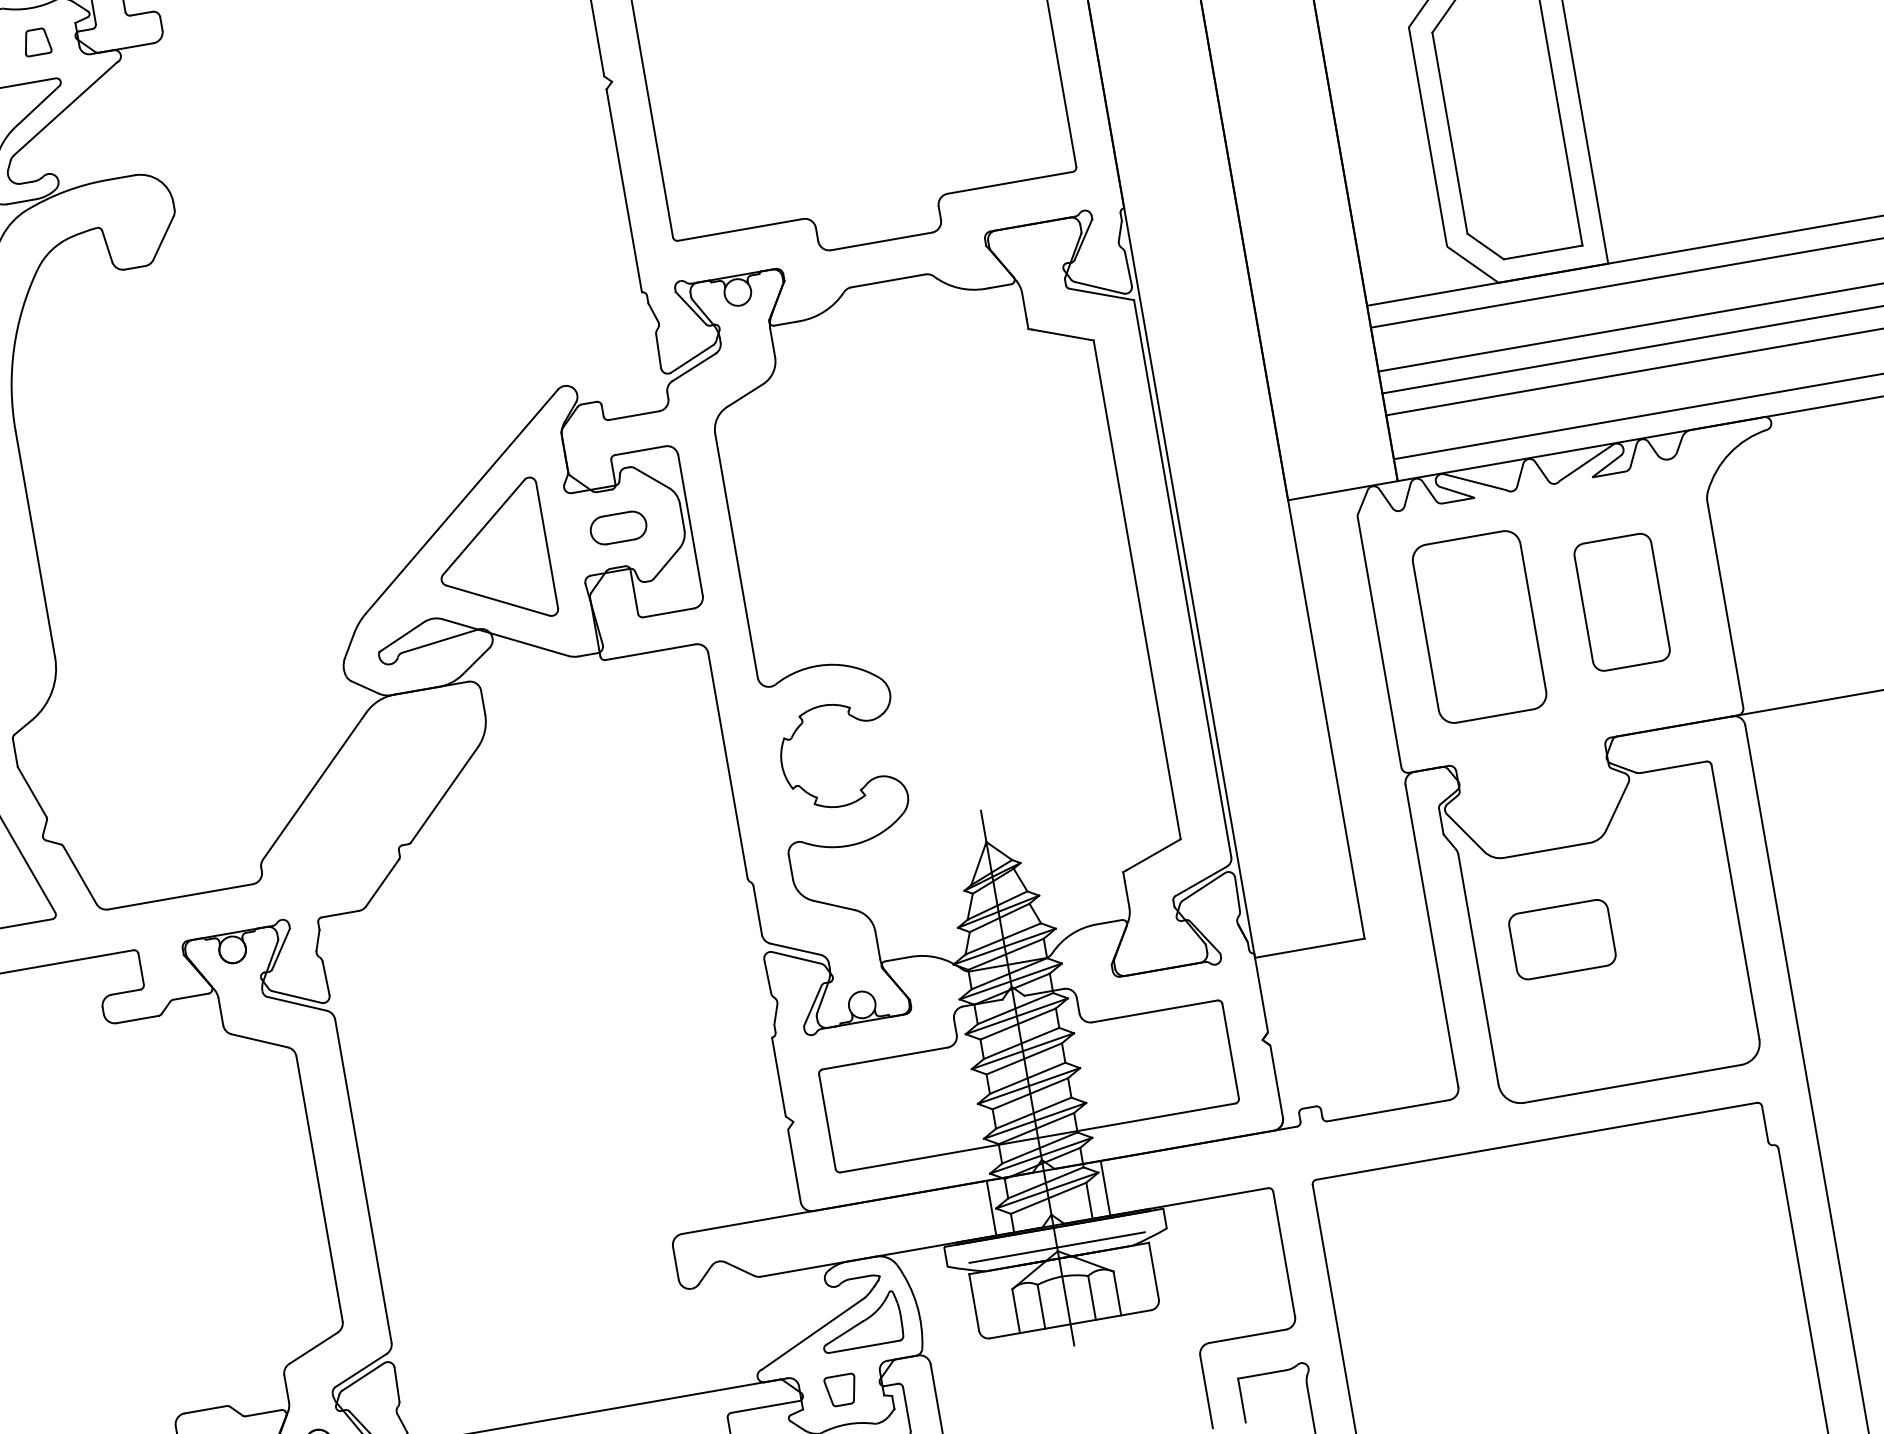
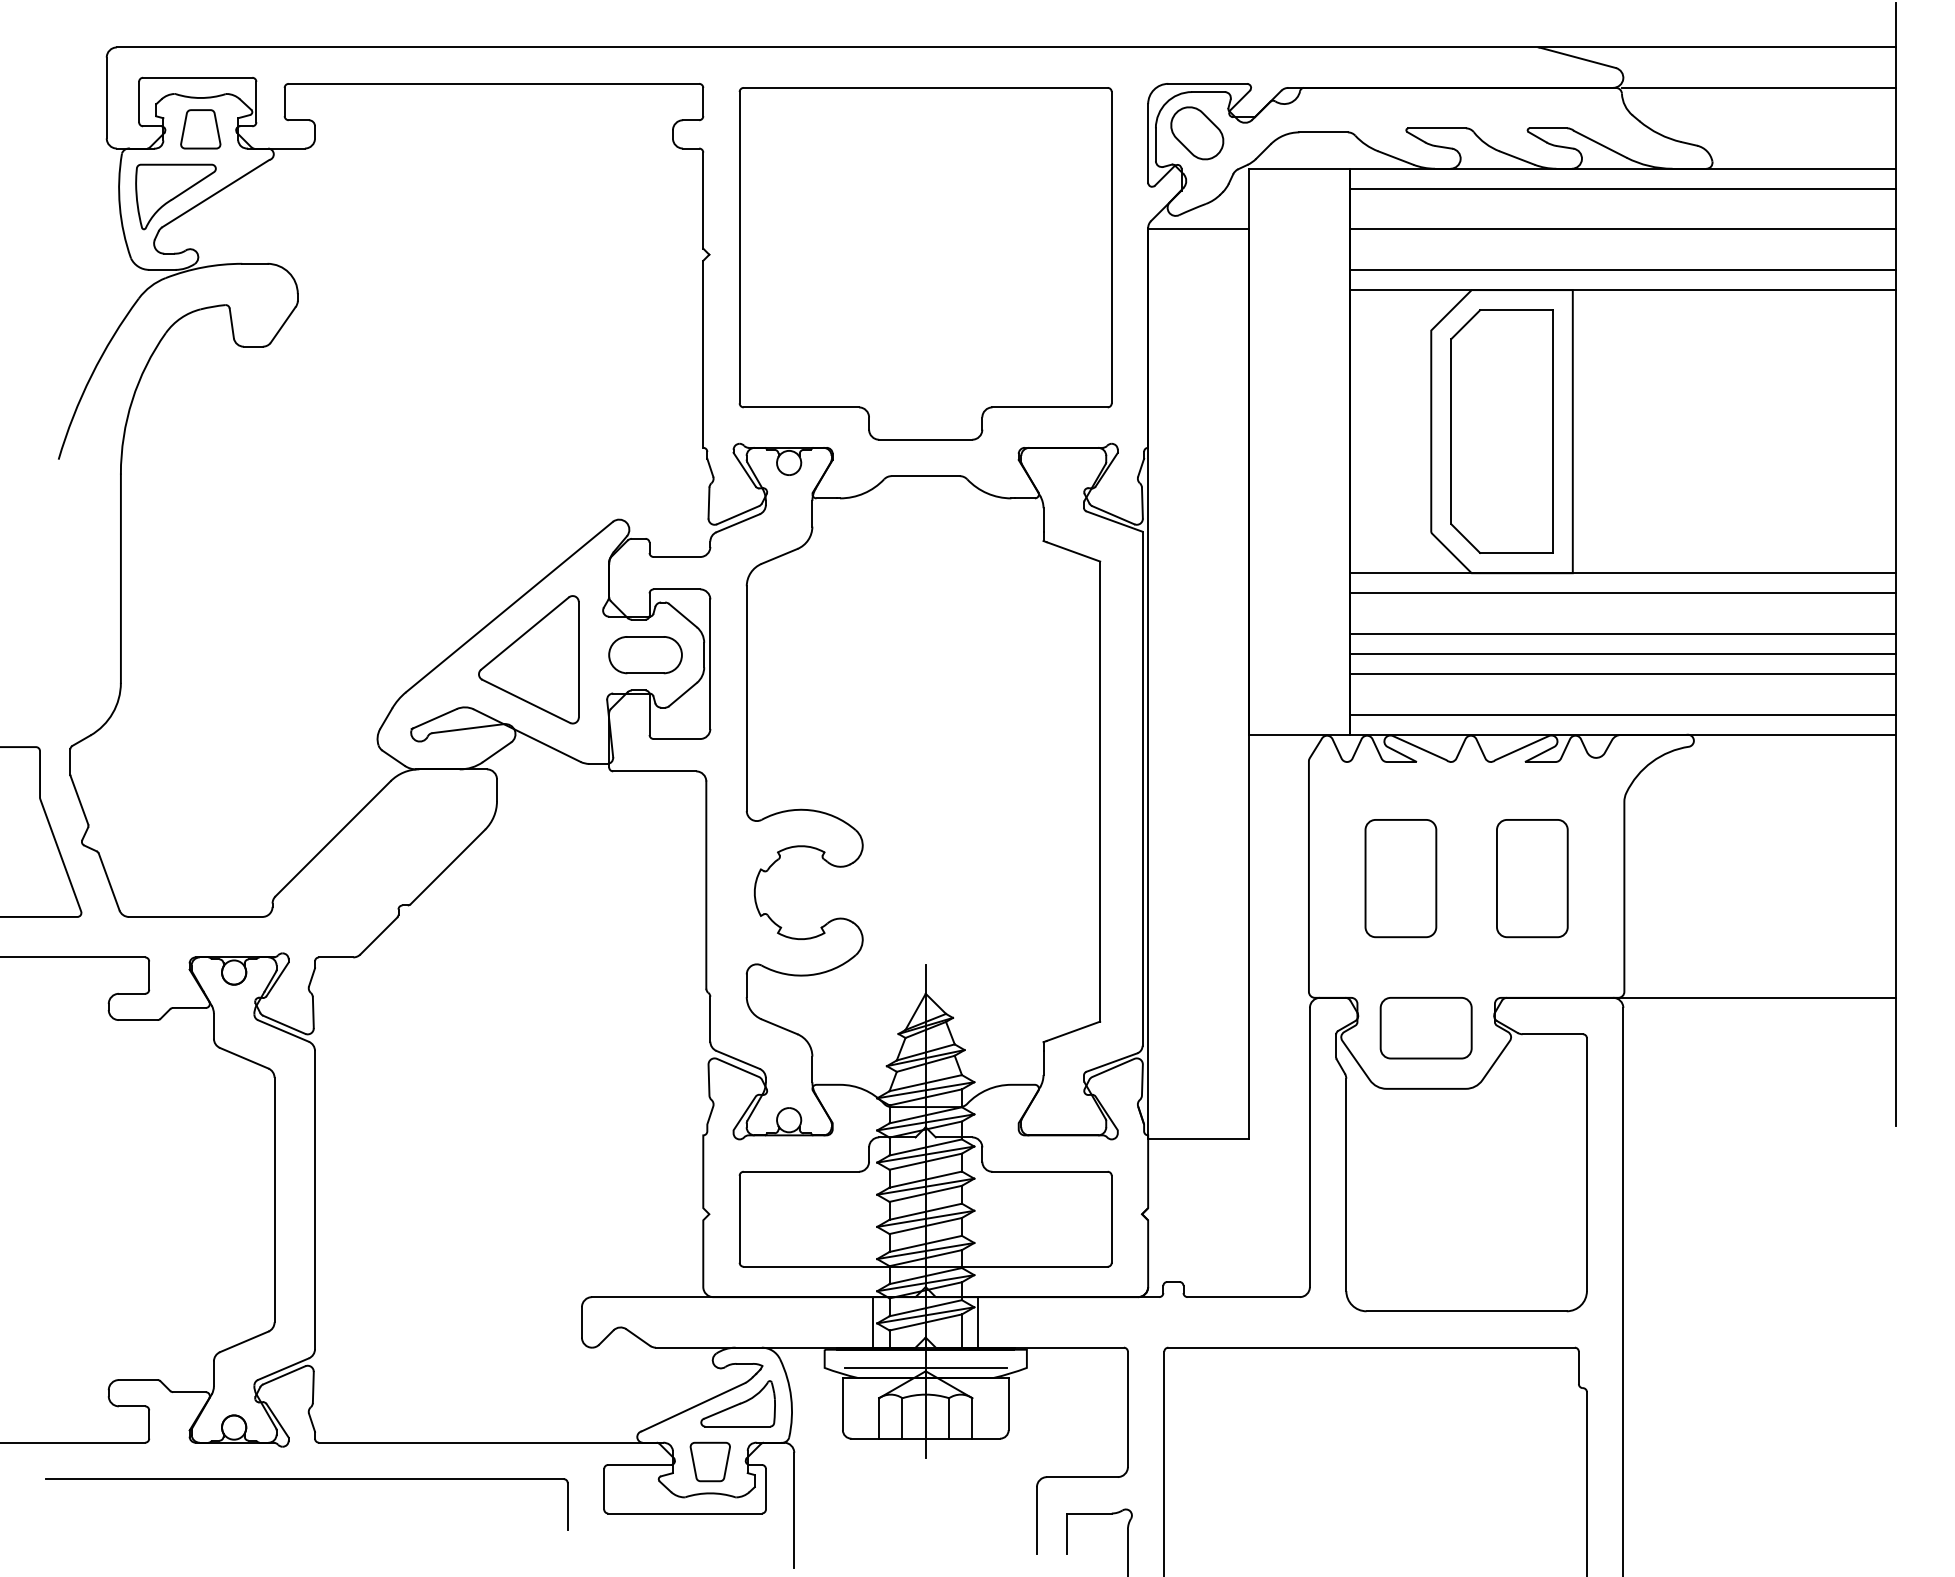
part: (36, 42) -> (200, 129), size x1.67
part: (618, 528) -> (645, 655), size x1.43
part: (1479, 627) -> (1400, 878), size x0.71
part: (1561, 940) -> (1425, 1028), moved
part: (840, 1389) -> (709, 1461), size x1.43

